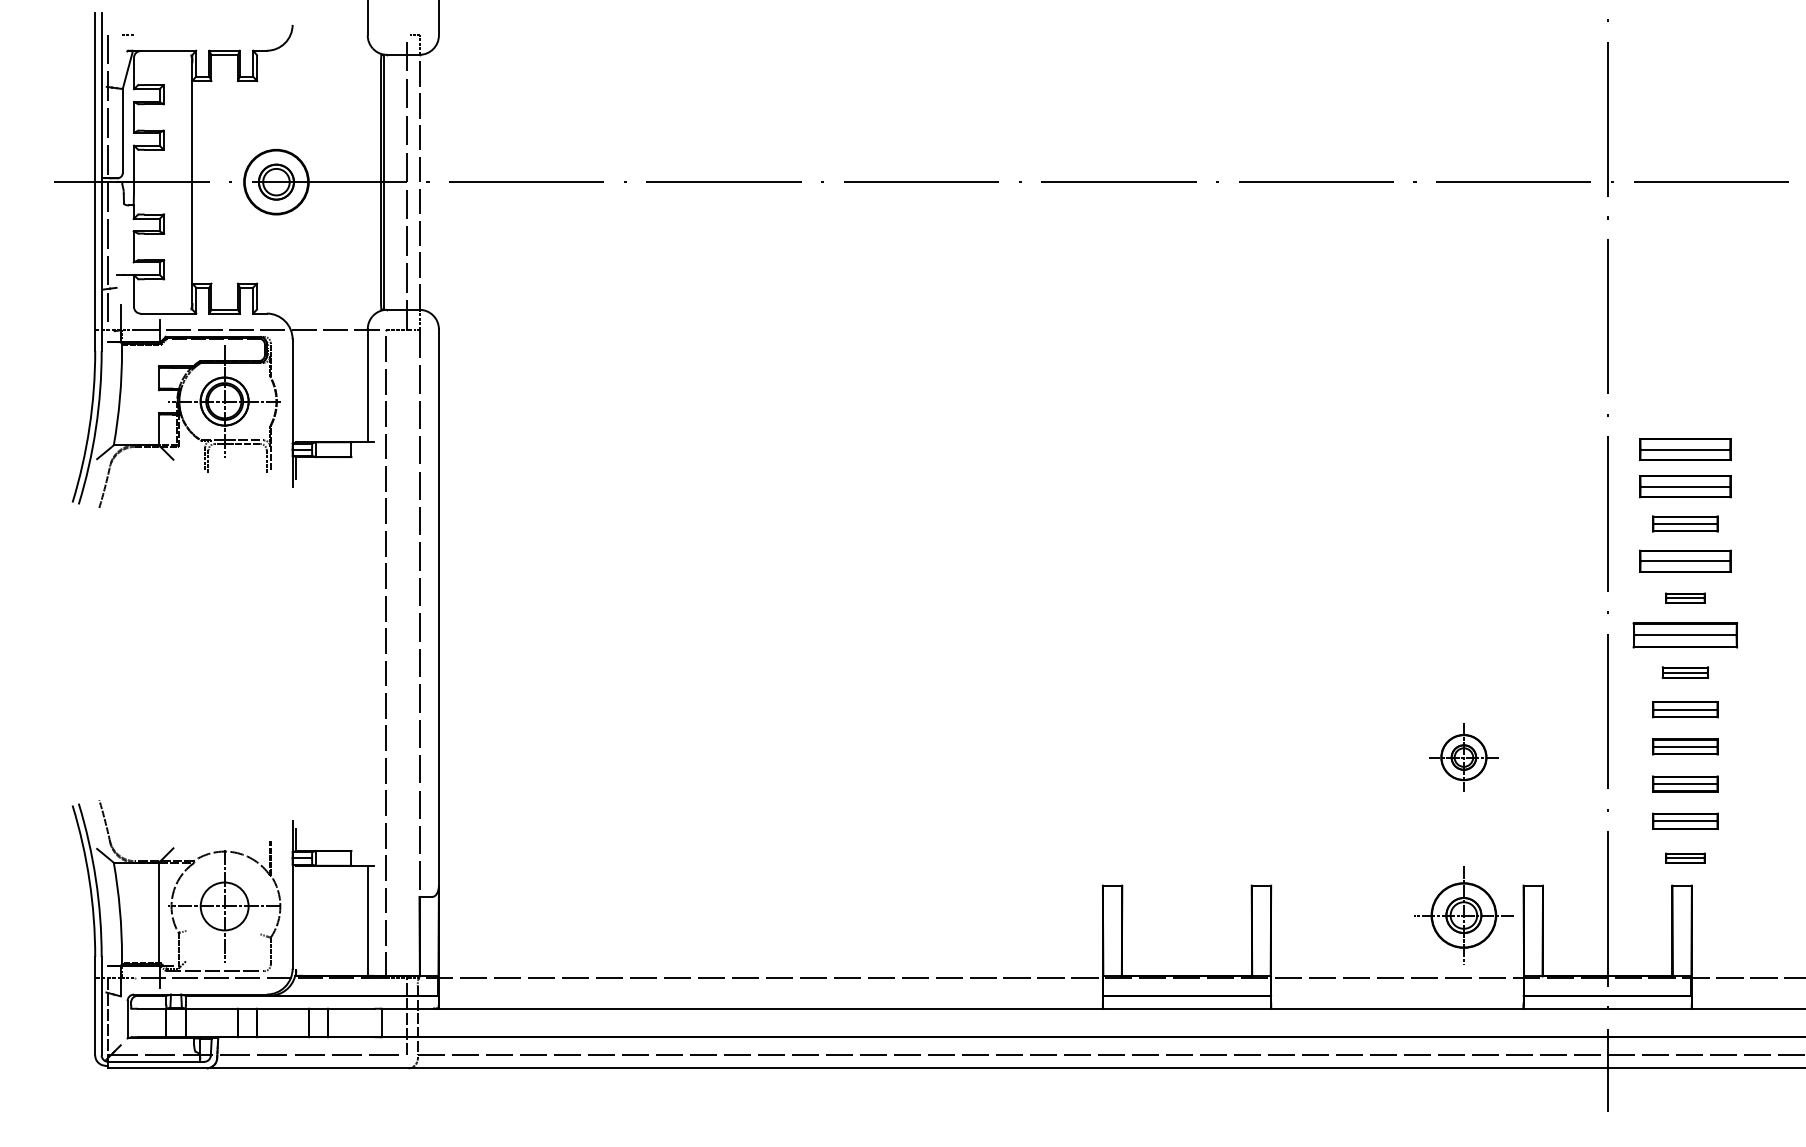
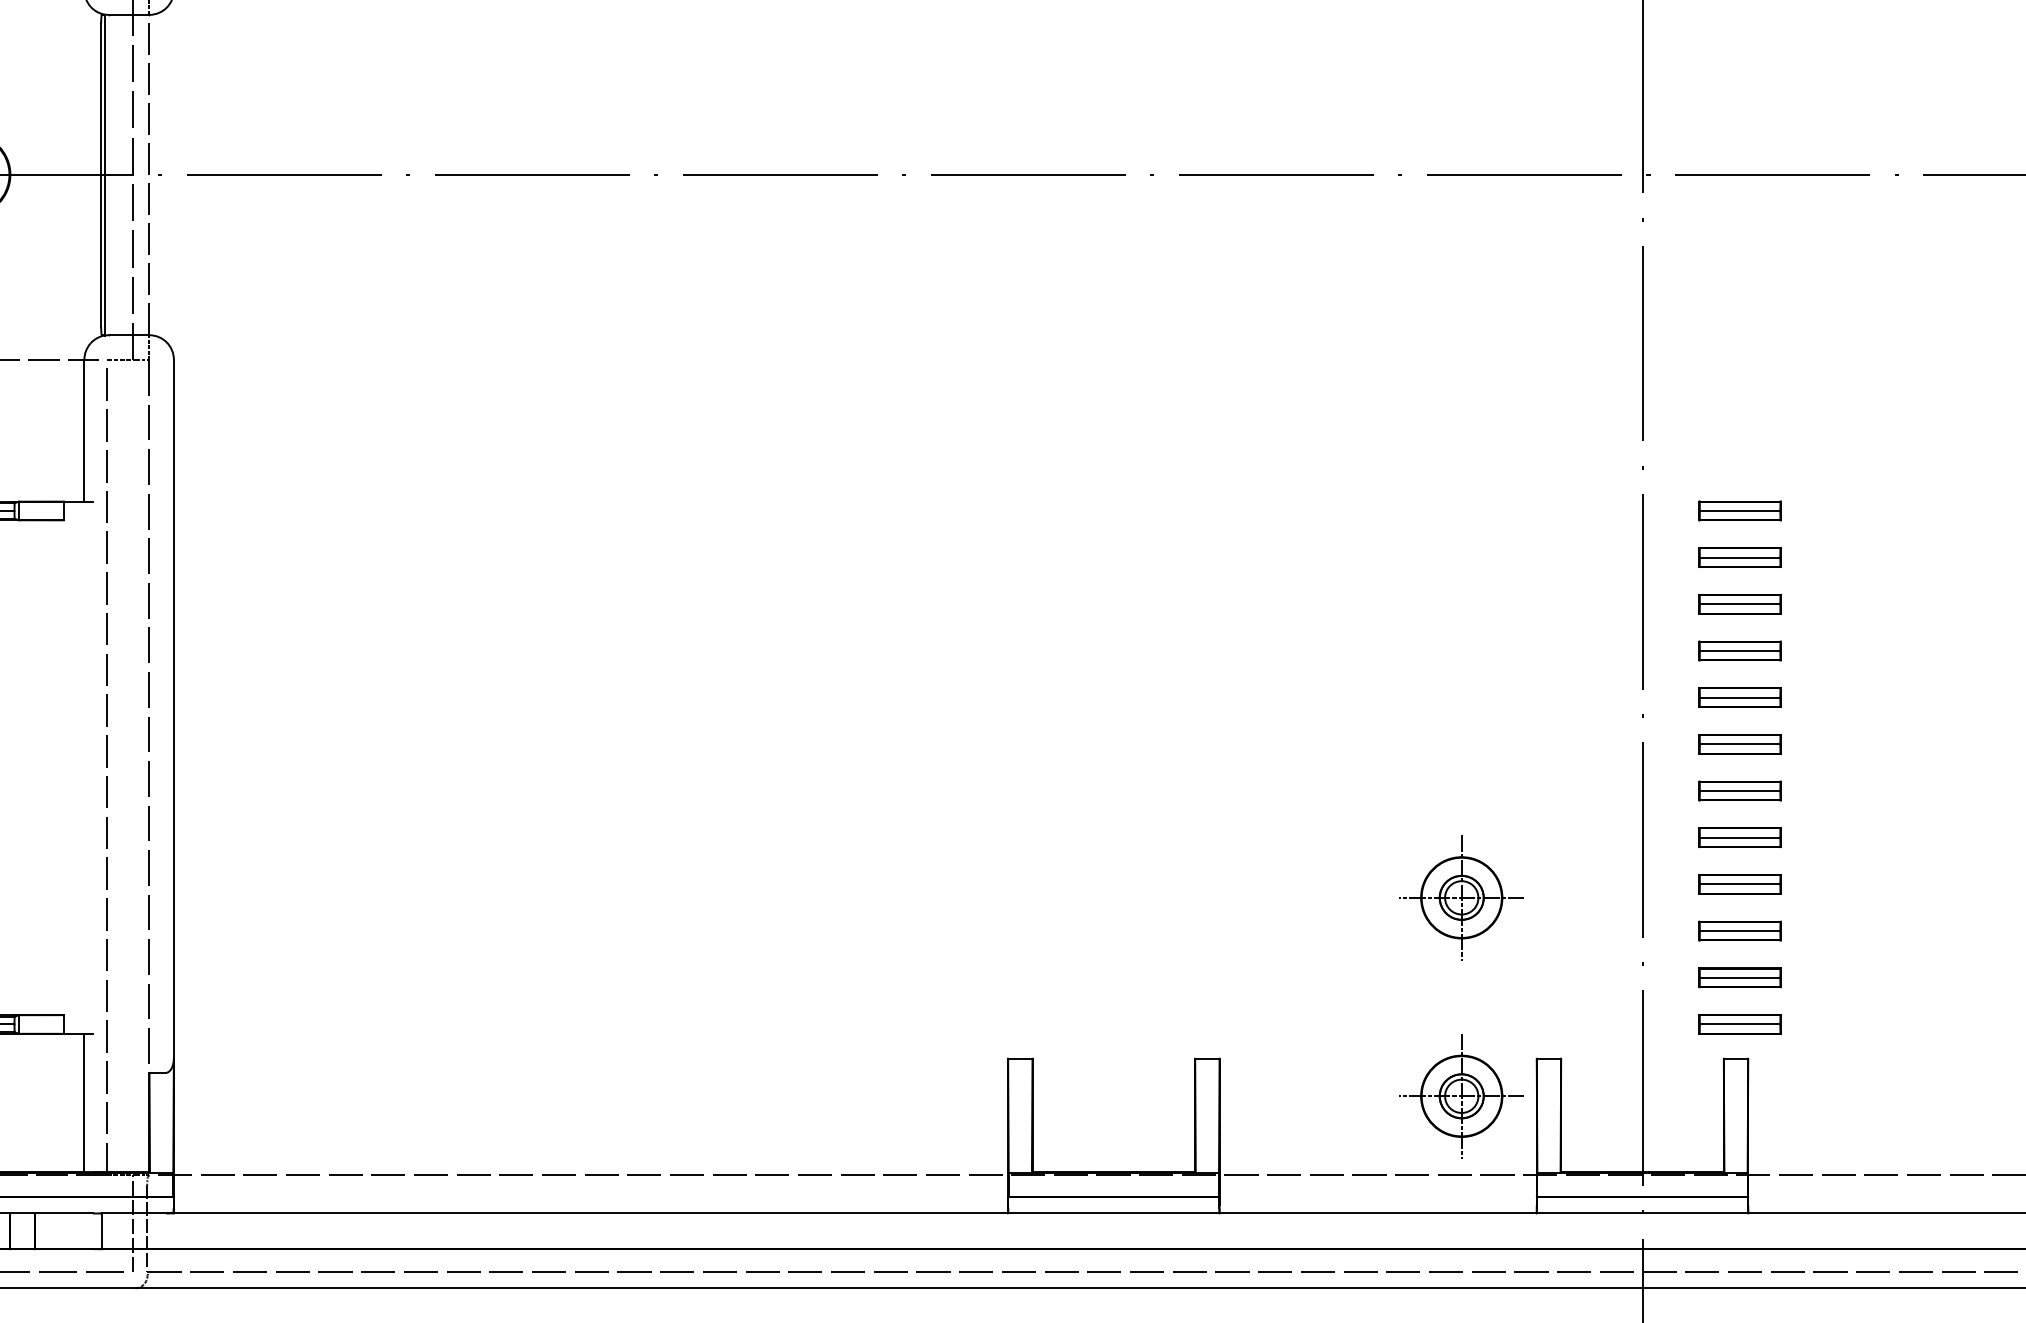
part: (1685, 449) -> (1740, 510), size x0.71
part: (1685, 486) -> (1740, 557), size x0.71
part: (1685, 560) -> (1740, 650), size x0.71
part: (1685, 597) -> (1740, 696), size x1.67
part: (1685, 635) -> (1740, 744), size x0.62
part: (1685, 672) -> (1740, 790), size x1.43
part: (1463, 757) -> (1461, 897), size x1.43
part: (1685, 857) -> (1740, 1023), size x1.67

